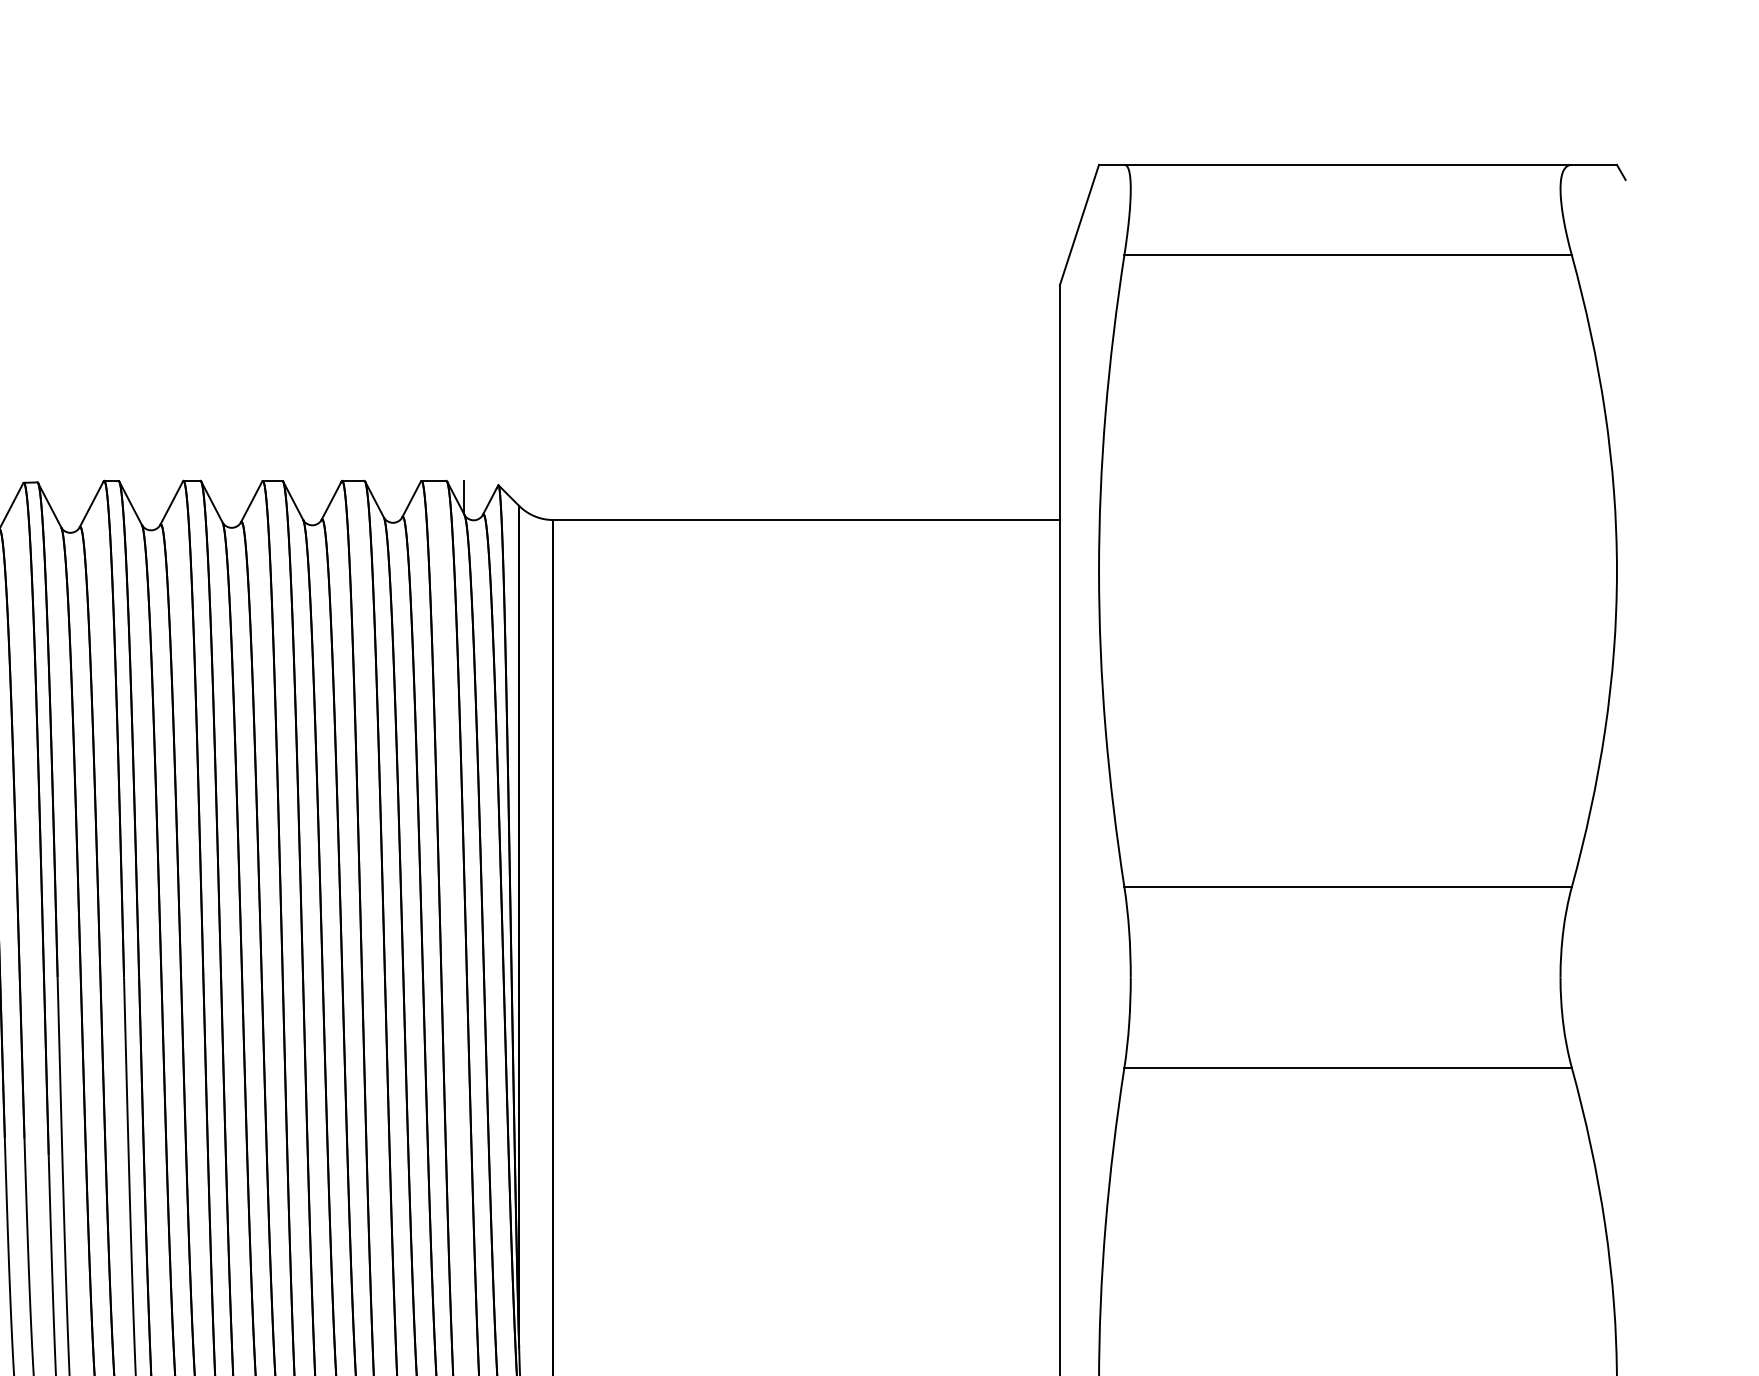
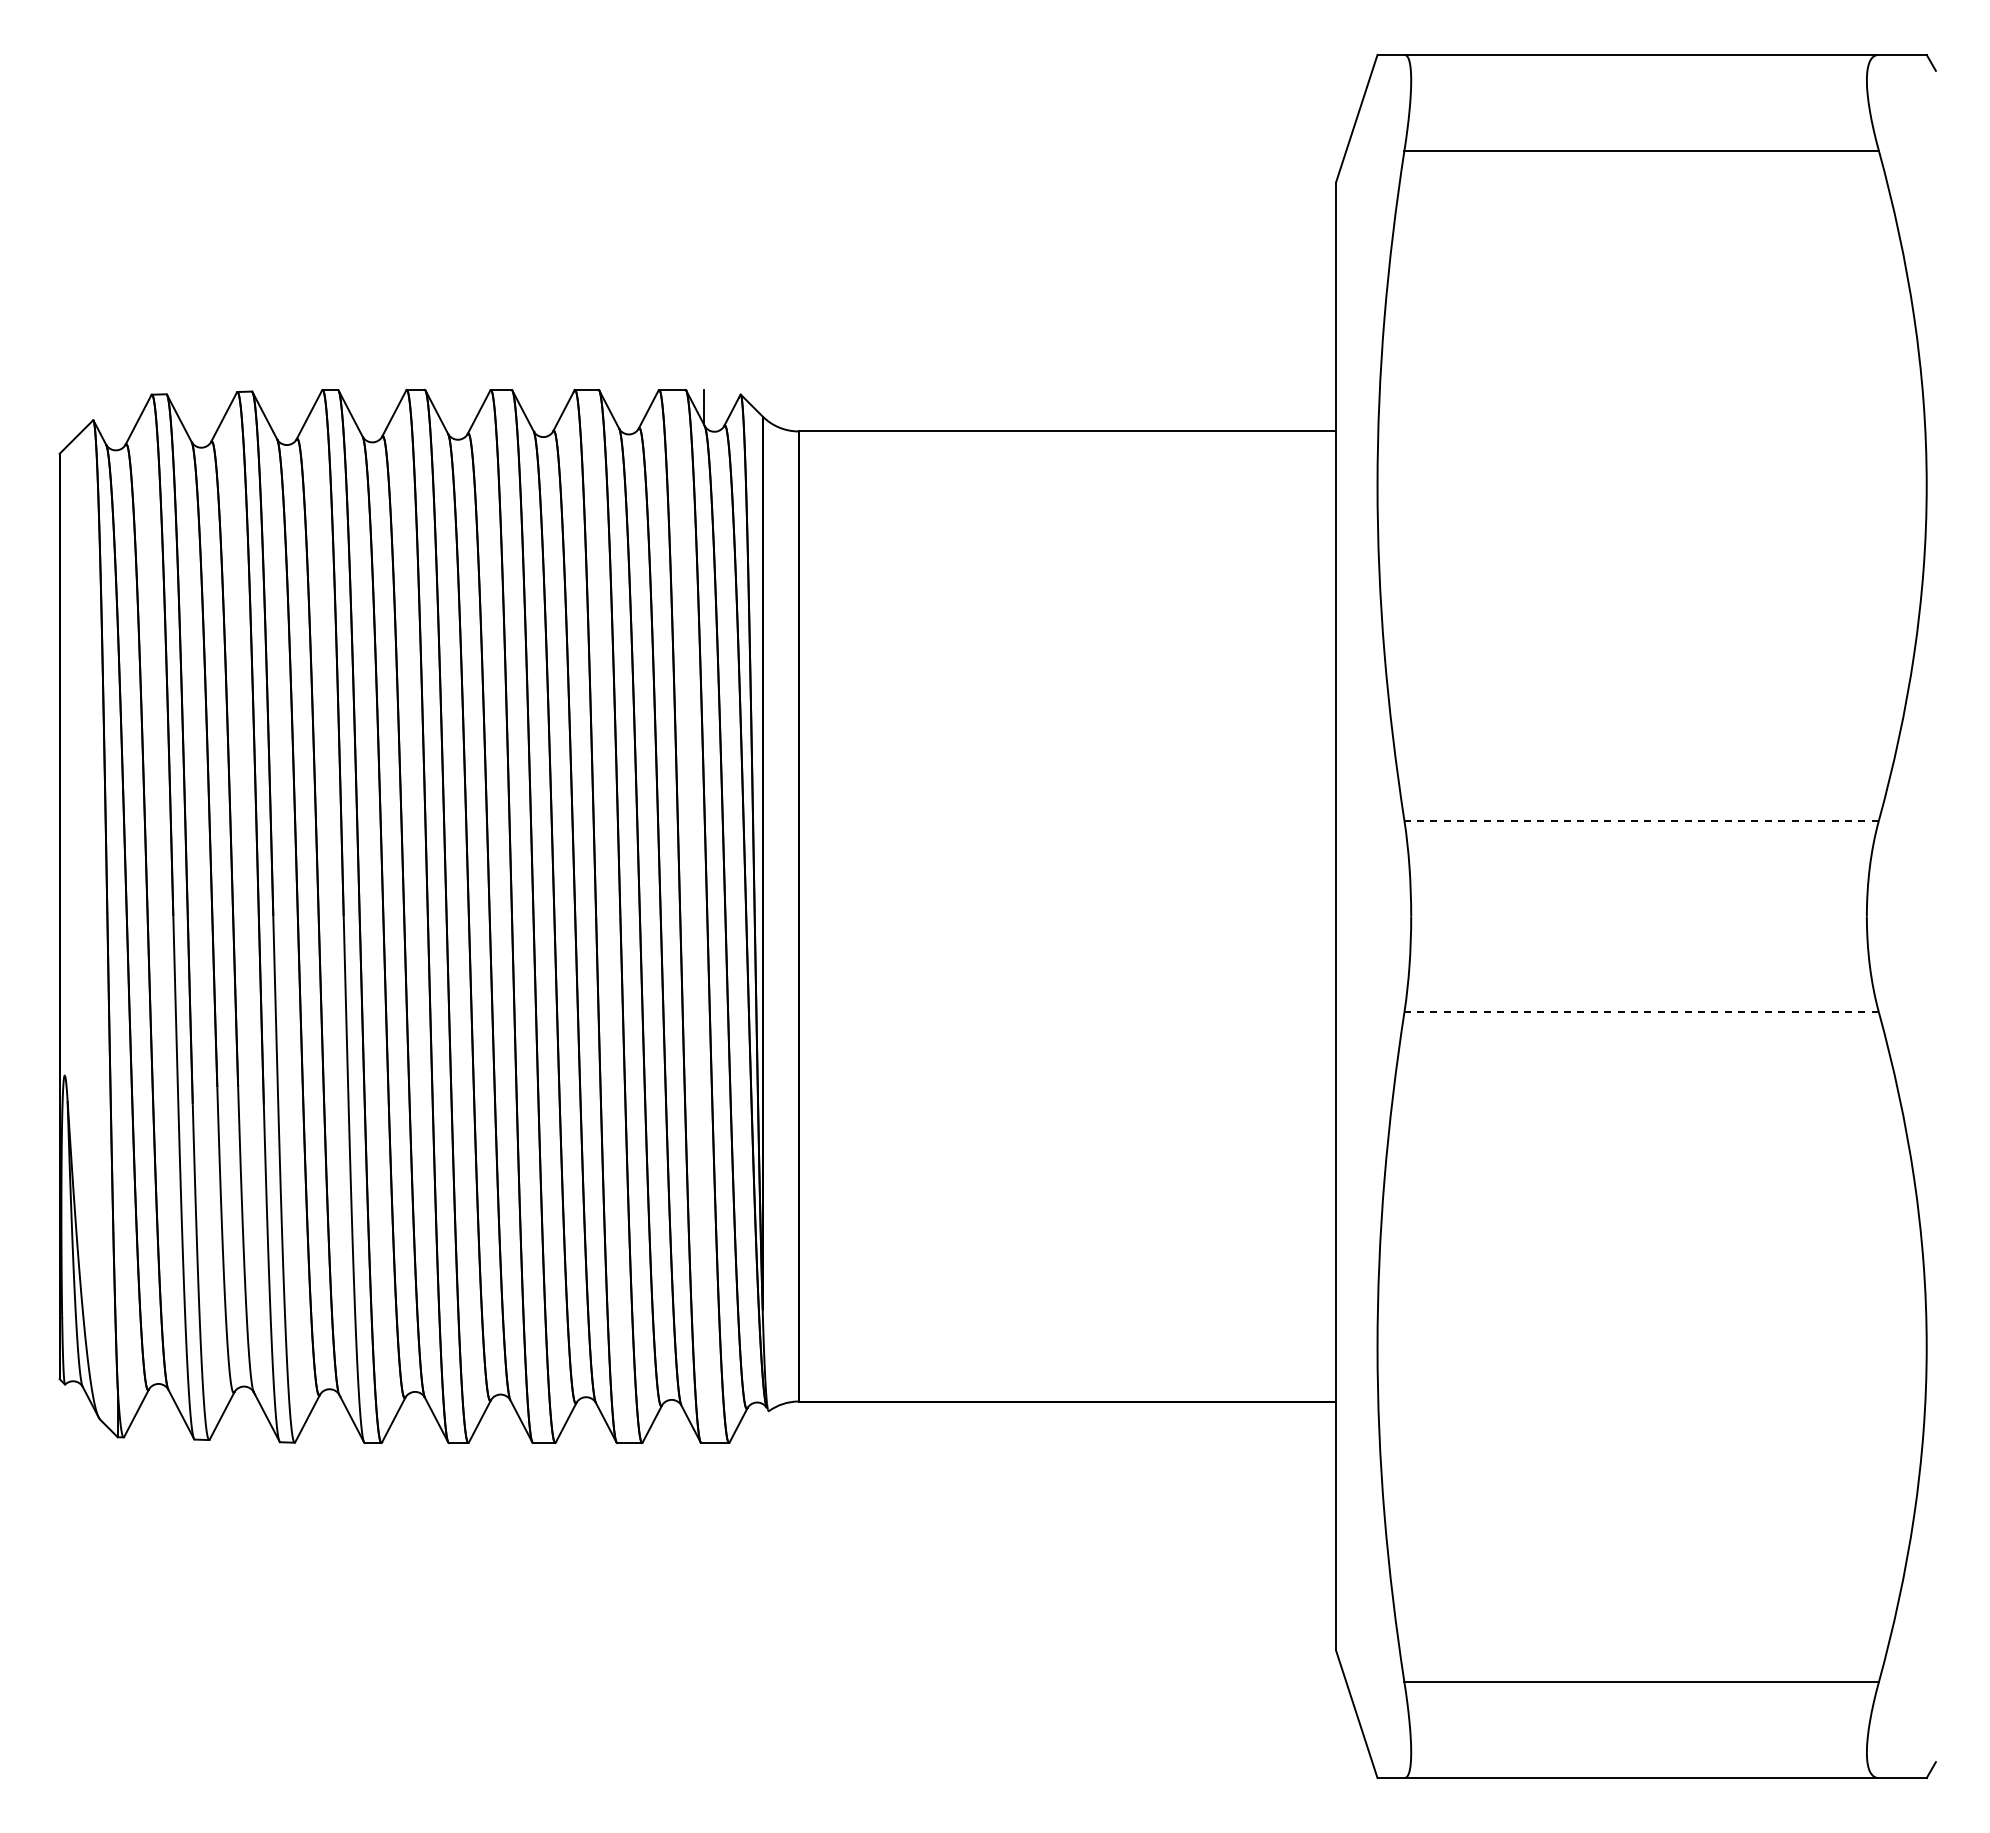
line: (1347, 886) -> (1641, 820), solid -> dashed
line: (1347, 1067) -> (1641, 1012), solid -> dashed

